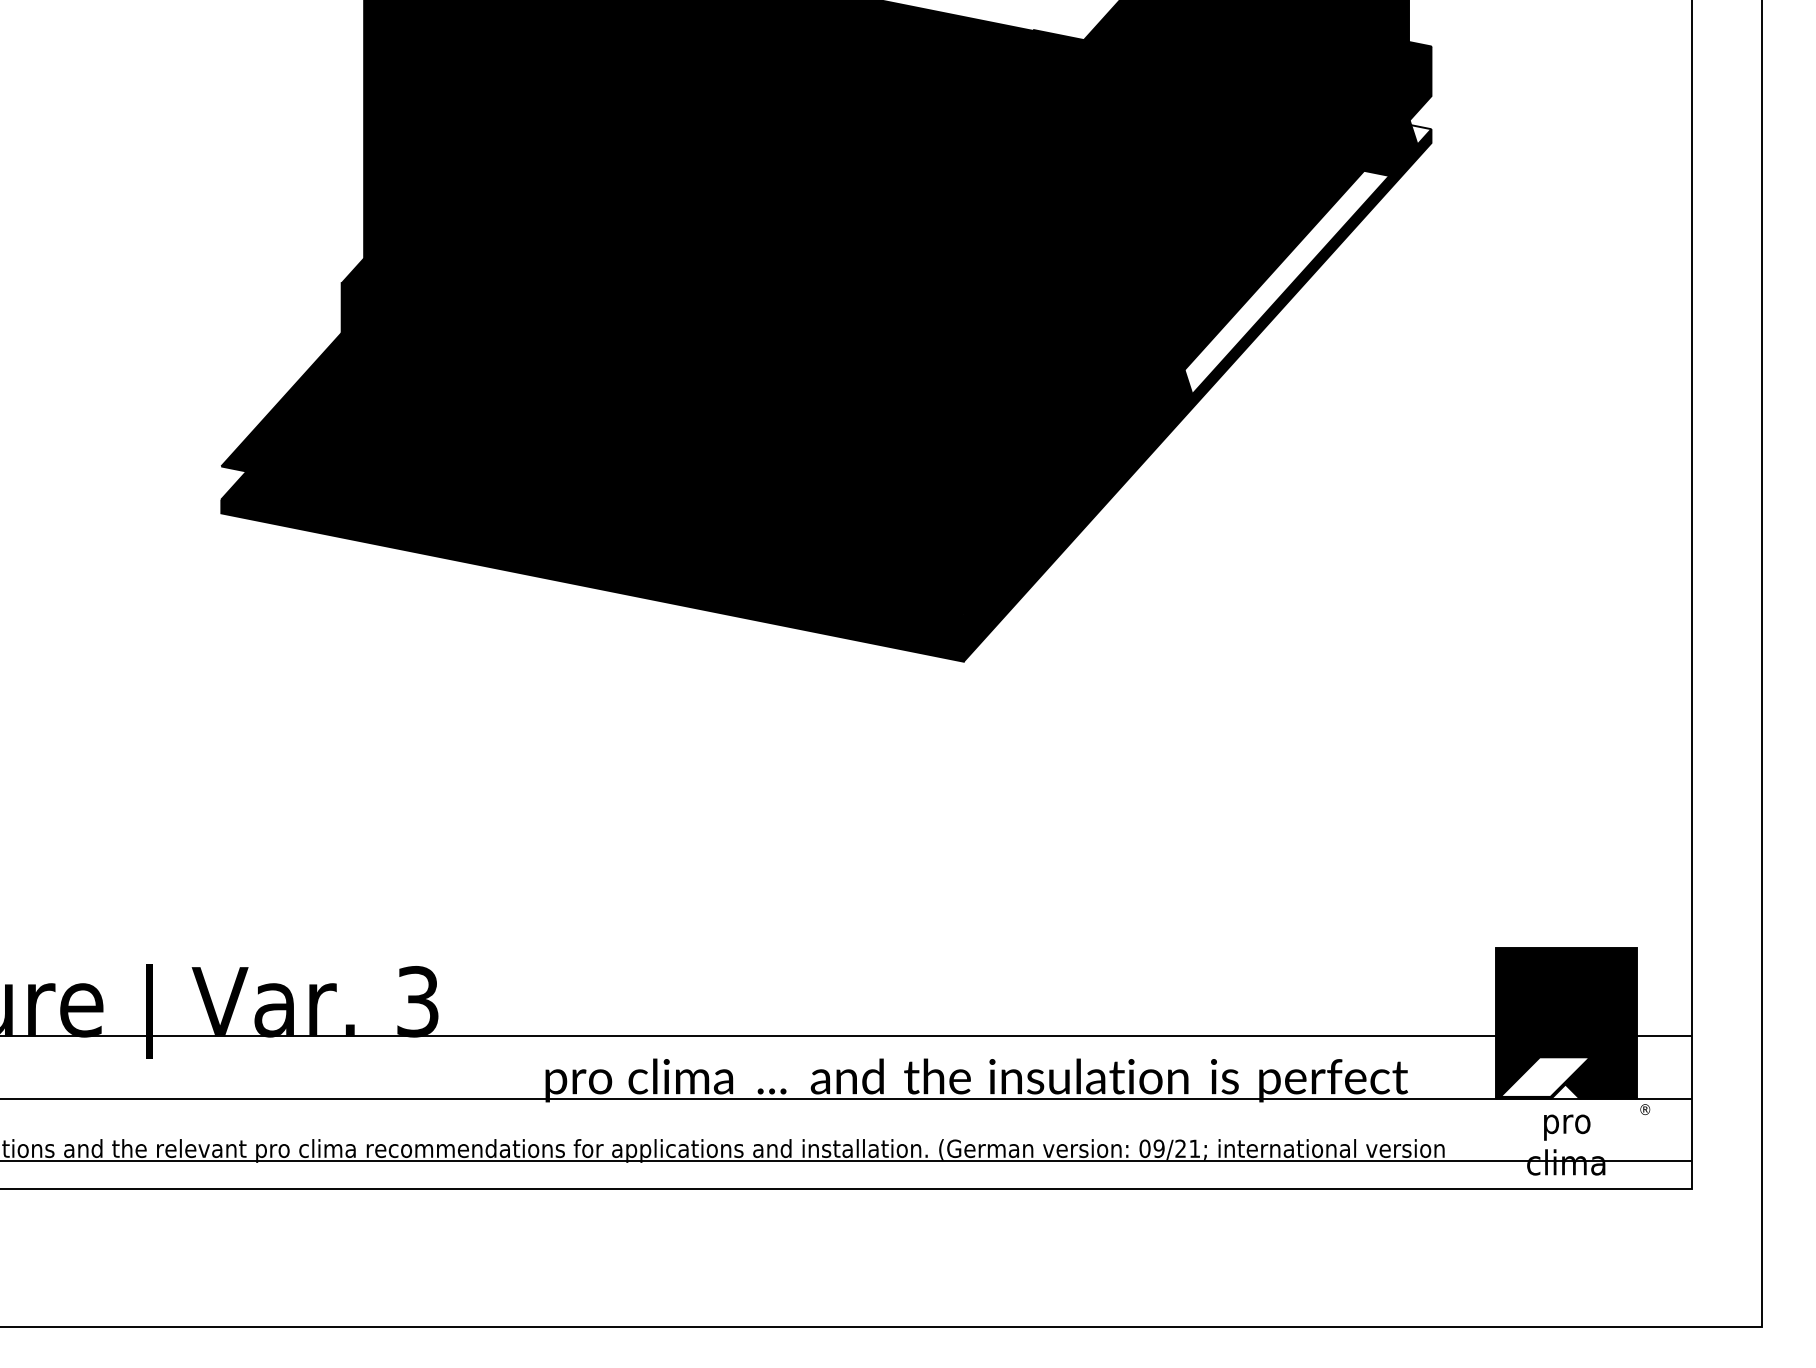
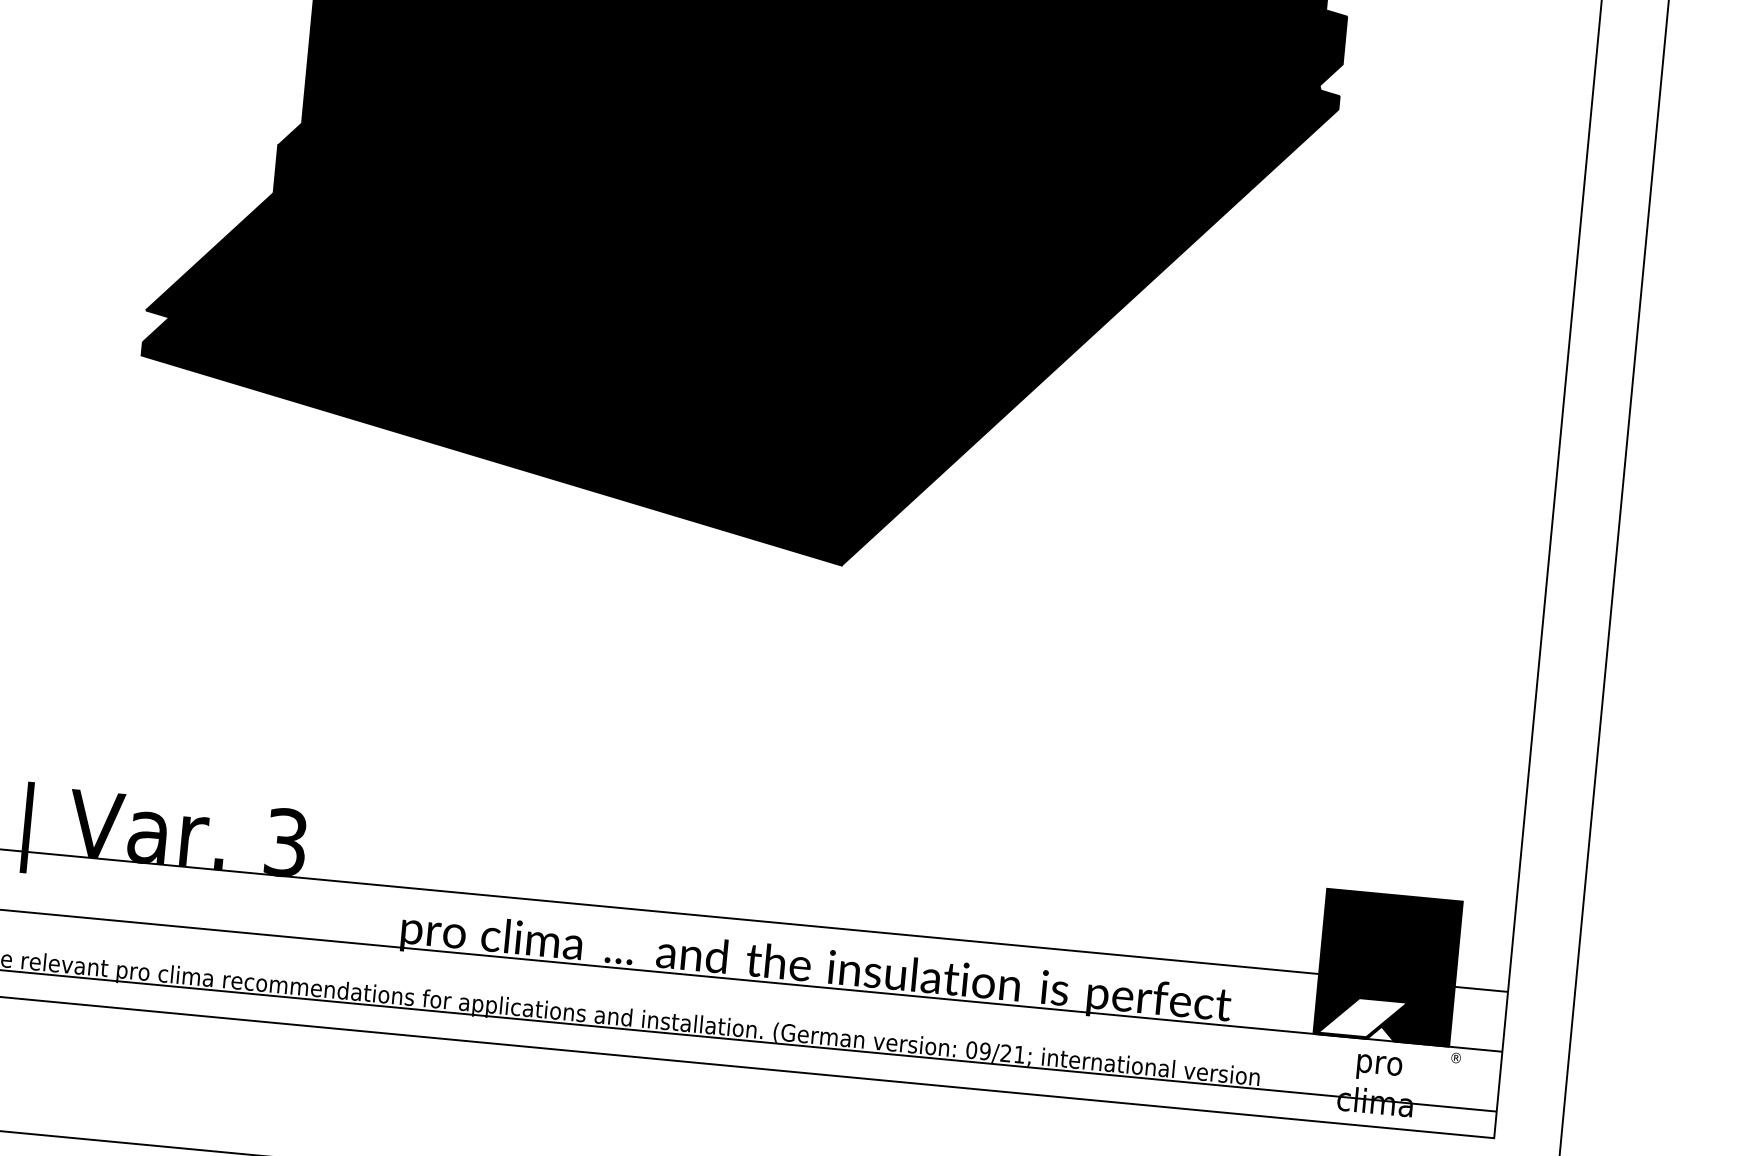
fill: (1421, 134) -> (1329, 100), added
fill: (1286, 282) -> (1186, 230), added

